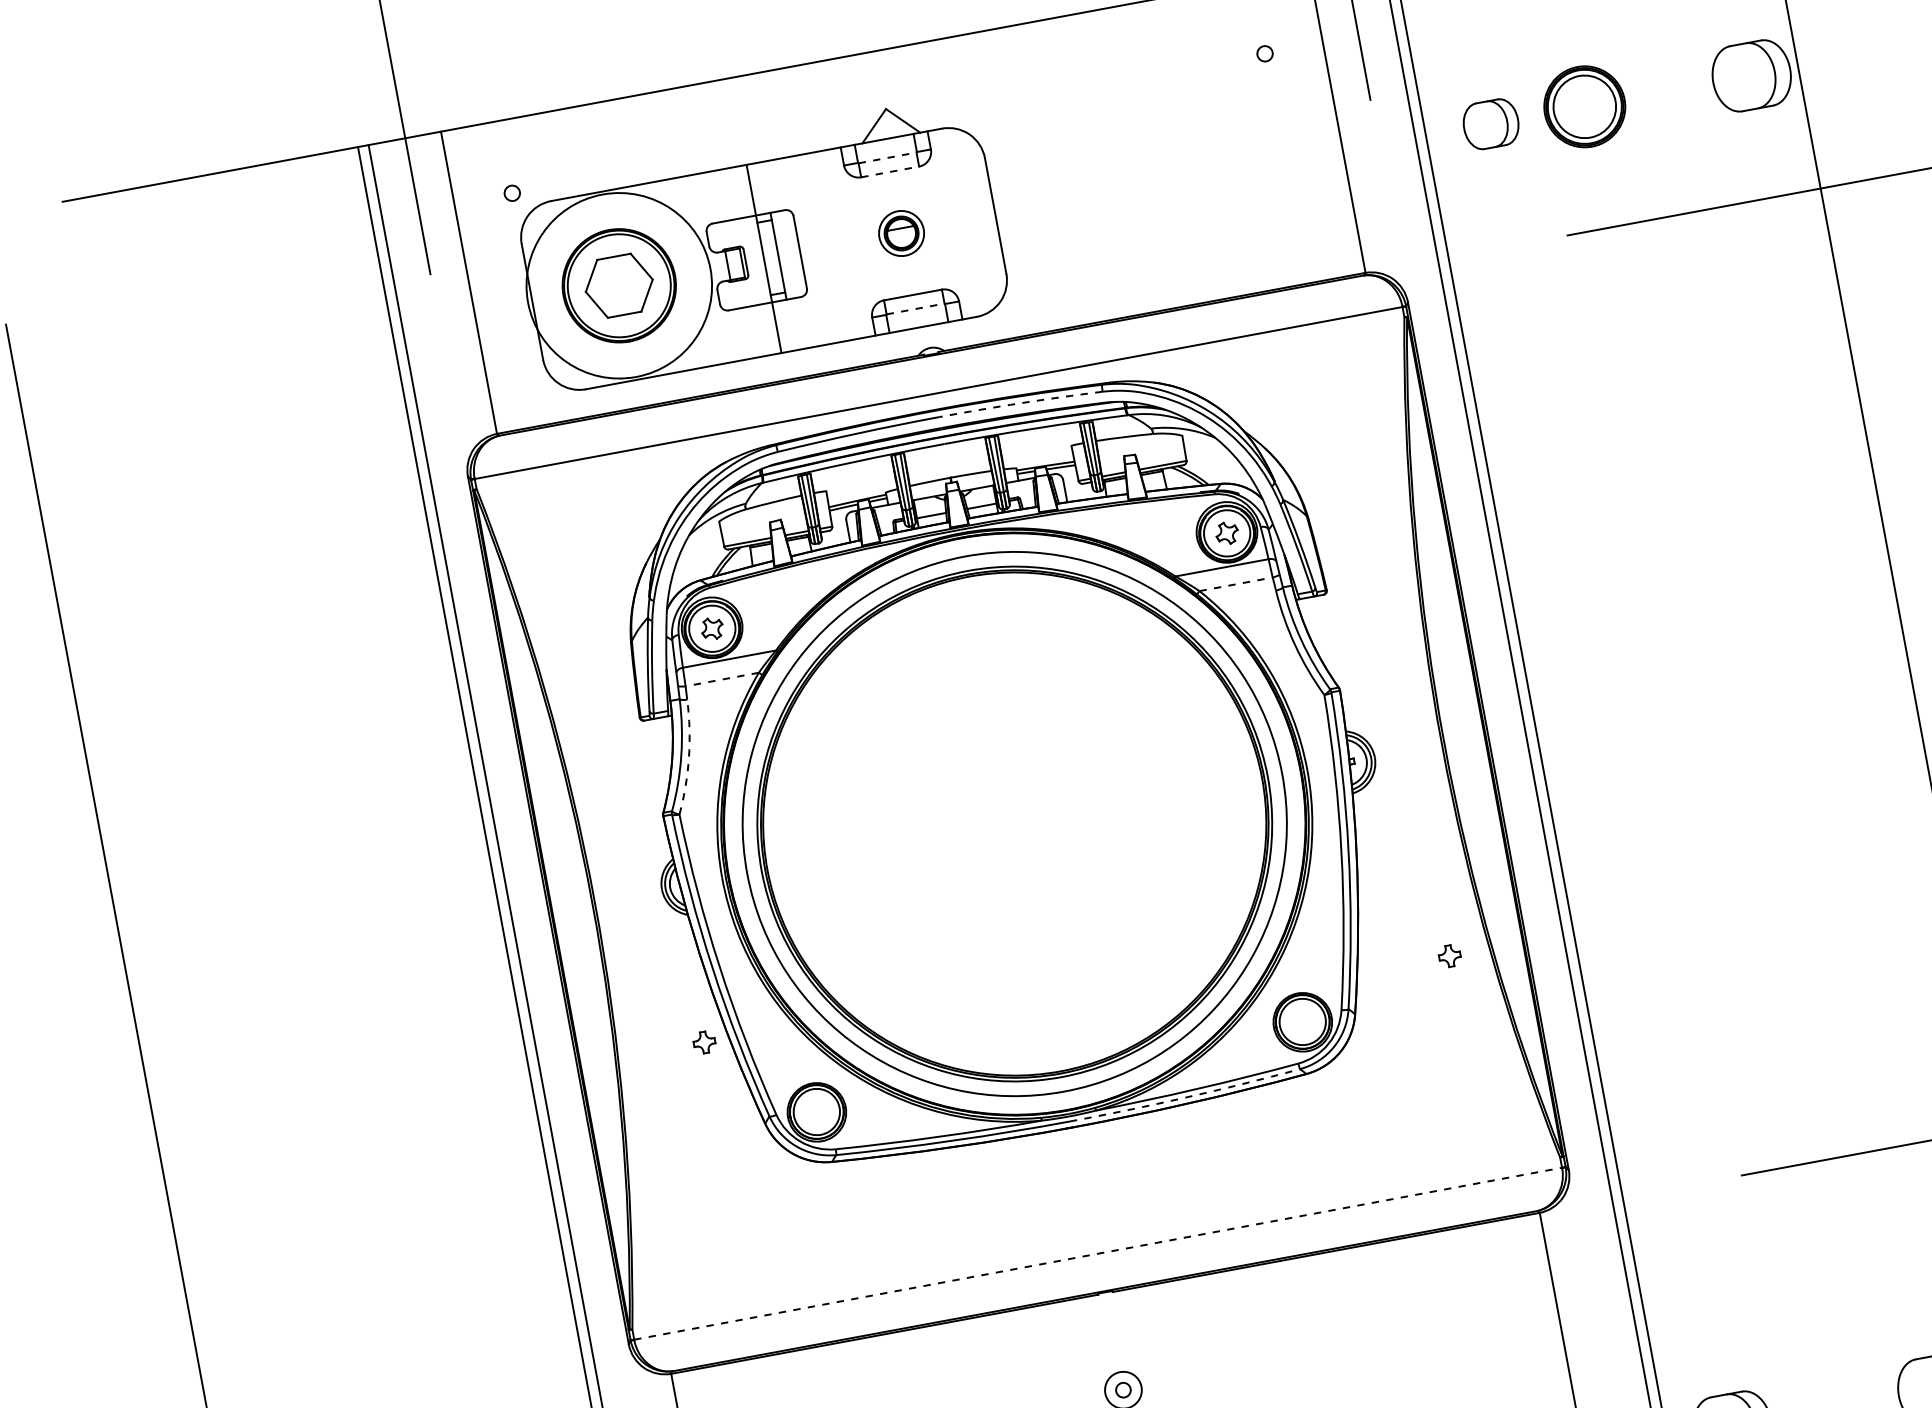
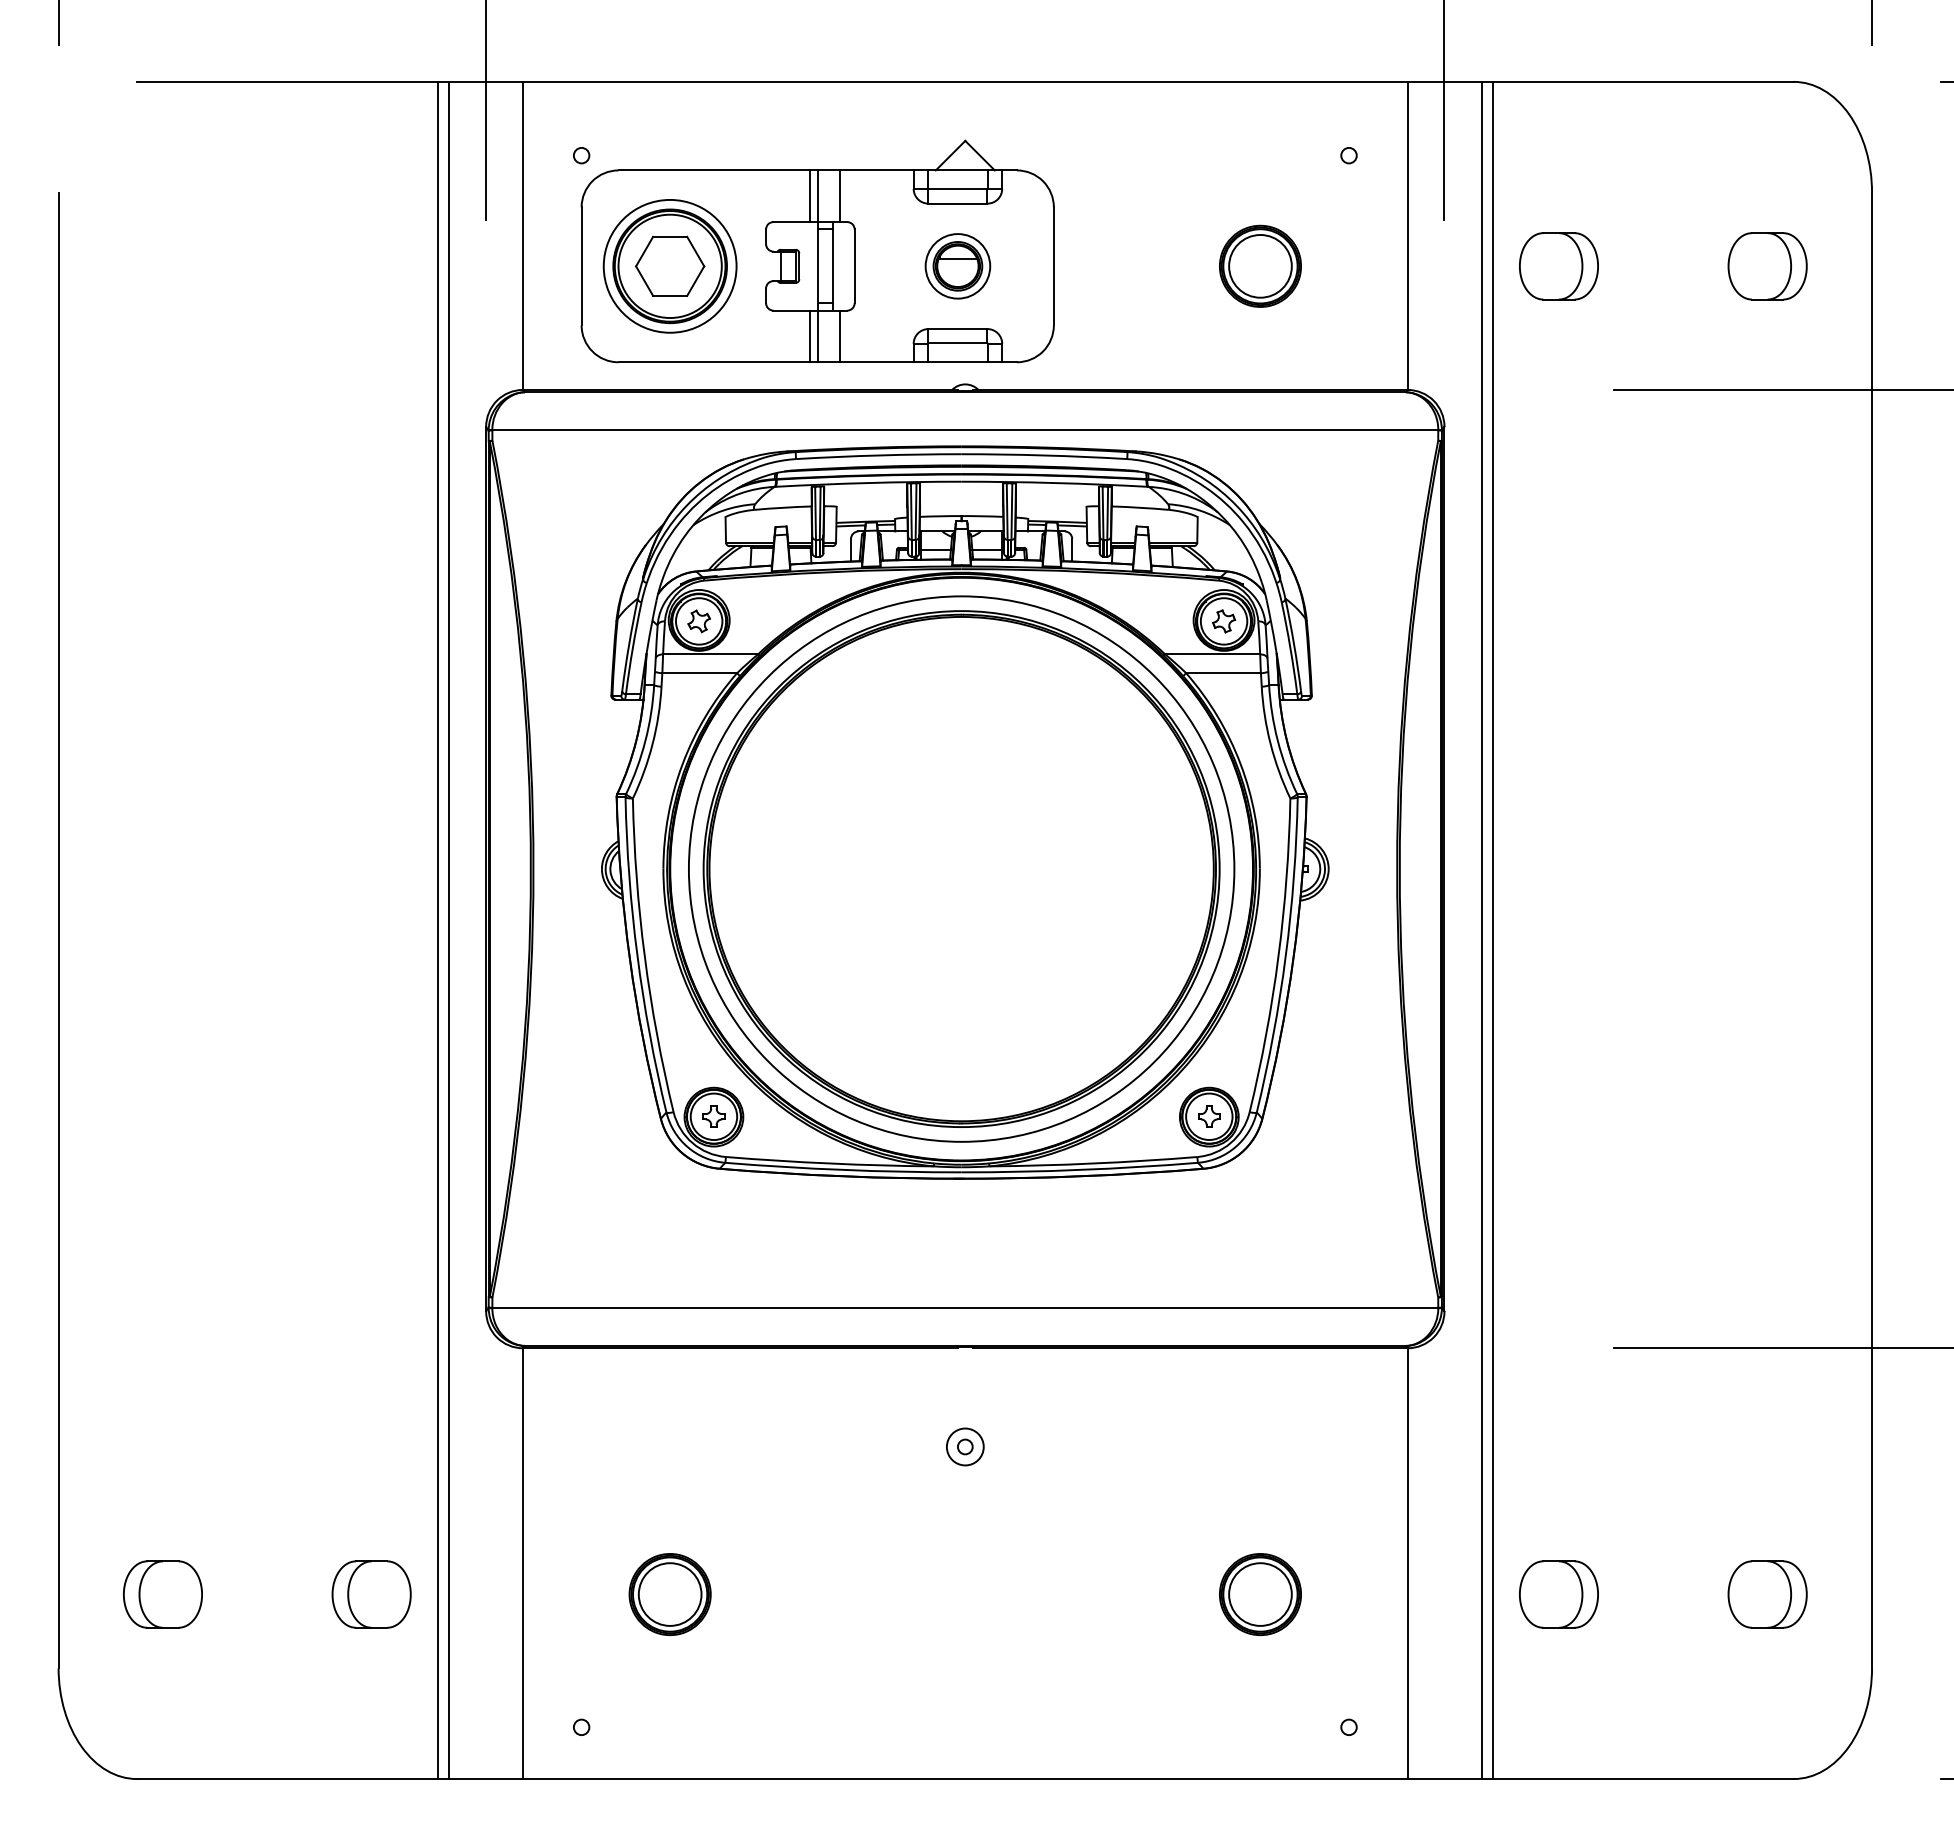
part: (1751, 76) -> (1767, 266), moved
part: (1584, 106) -> (1260, 265), moved
part: (1490, 124) -> (1558, 266), size x1.43
line: (887, 158) -> (957, 189), dashed -> solid
line: (889, 171) -> (957, 203), dashed -> solid
line: (772, 186) -> (839, 196), added
line: (744, 191) -> (810, 196), added
part: (901, 233) -> (957, 266), size x1.43
circle: (618, 285) -> (669, 265), size x0.71
line: (915, 309) -> (957, 343), dashed -> solid
line: (798, 323) -> (839, 336), added
line: (769, 329) -> (810, 336), added
arc: (1020, 403) -> (1044, 455), dashed -> solid
line: (1237, 584) -> (1224, 673), dashed -> solid
line: (722, 679) -> (699, 673), dashed -> solid
arc: (688, 758) -> (652, 744), dashed -> solid
part: (1449, 955) -> (1209, 1116), moved
part: (704, 1042) -> (713, 1116), moved
arc: (1184, 1097) -> (1079, 1169), dashed -> solid
line: (1098, 1253) -> (965, 1307), dashed -> solid

